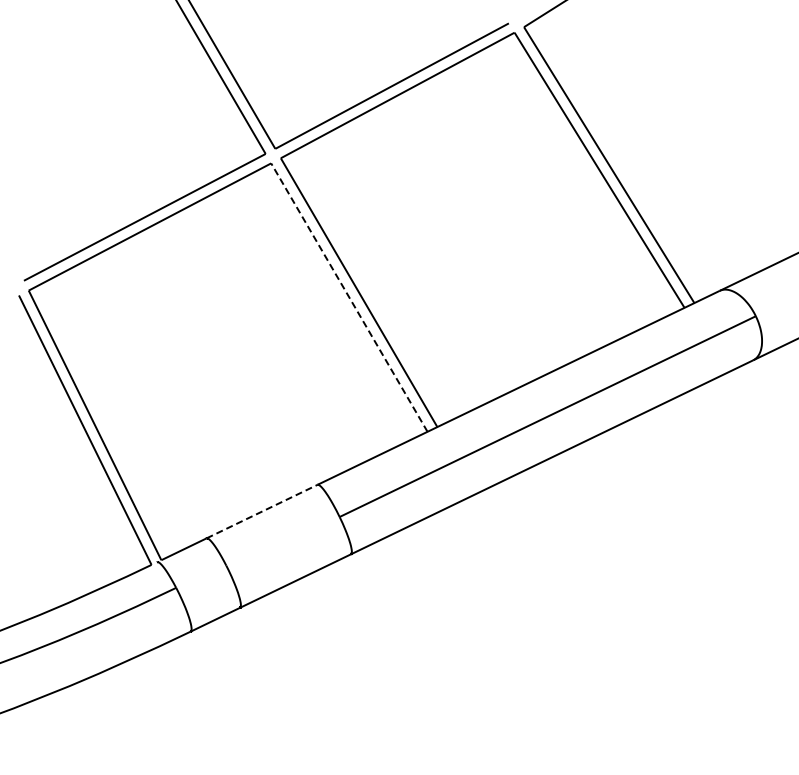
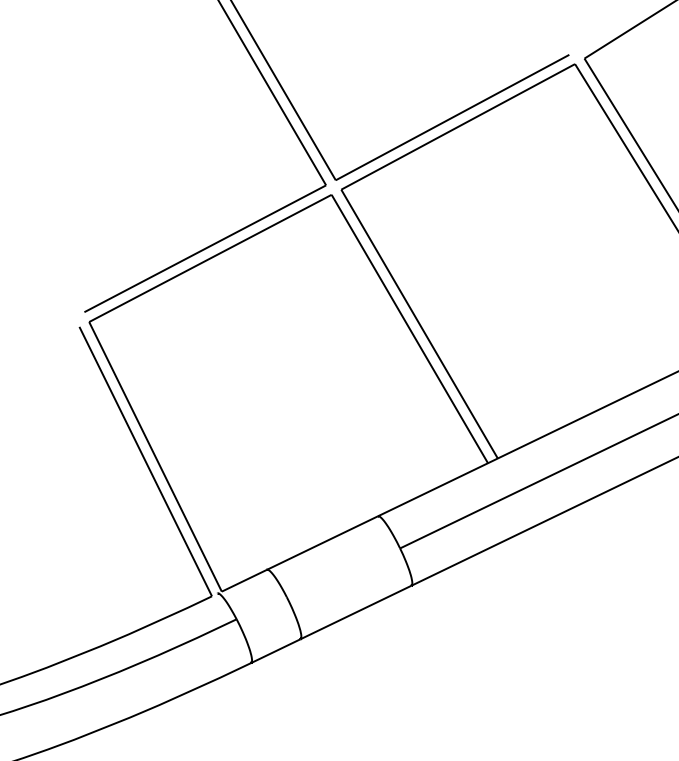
line: (349, 297) -> (409, 328), dashed -> solid
line: (262, 511) -> (322, 542), dashed -> solid

